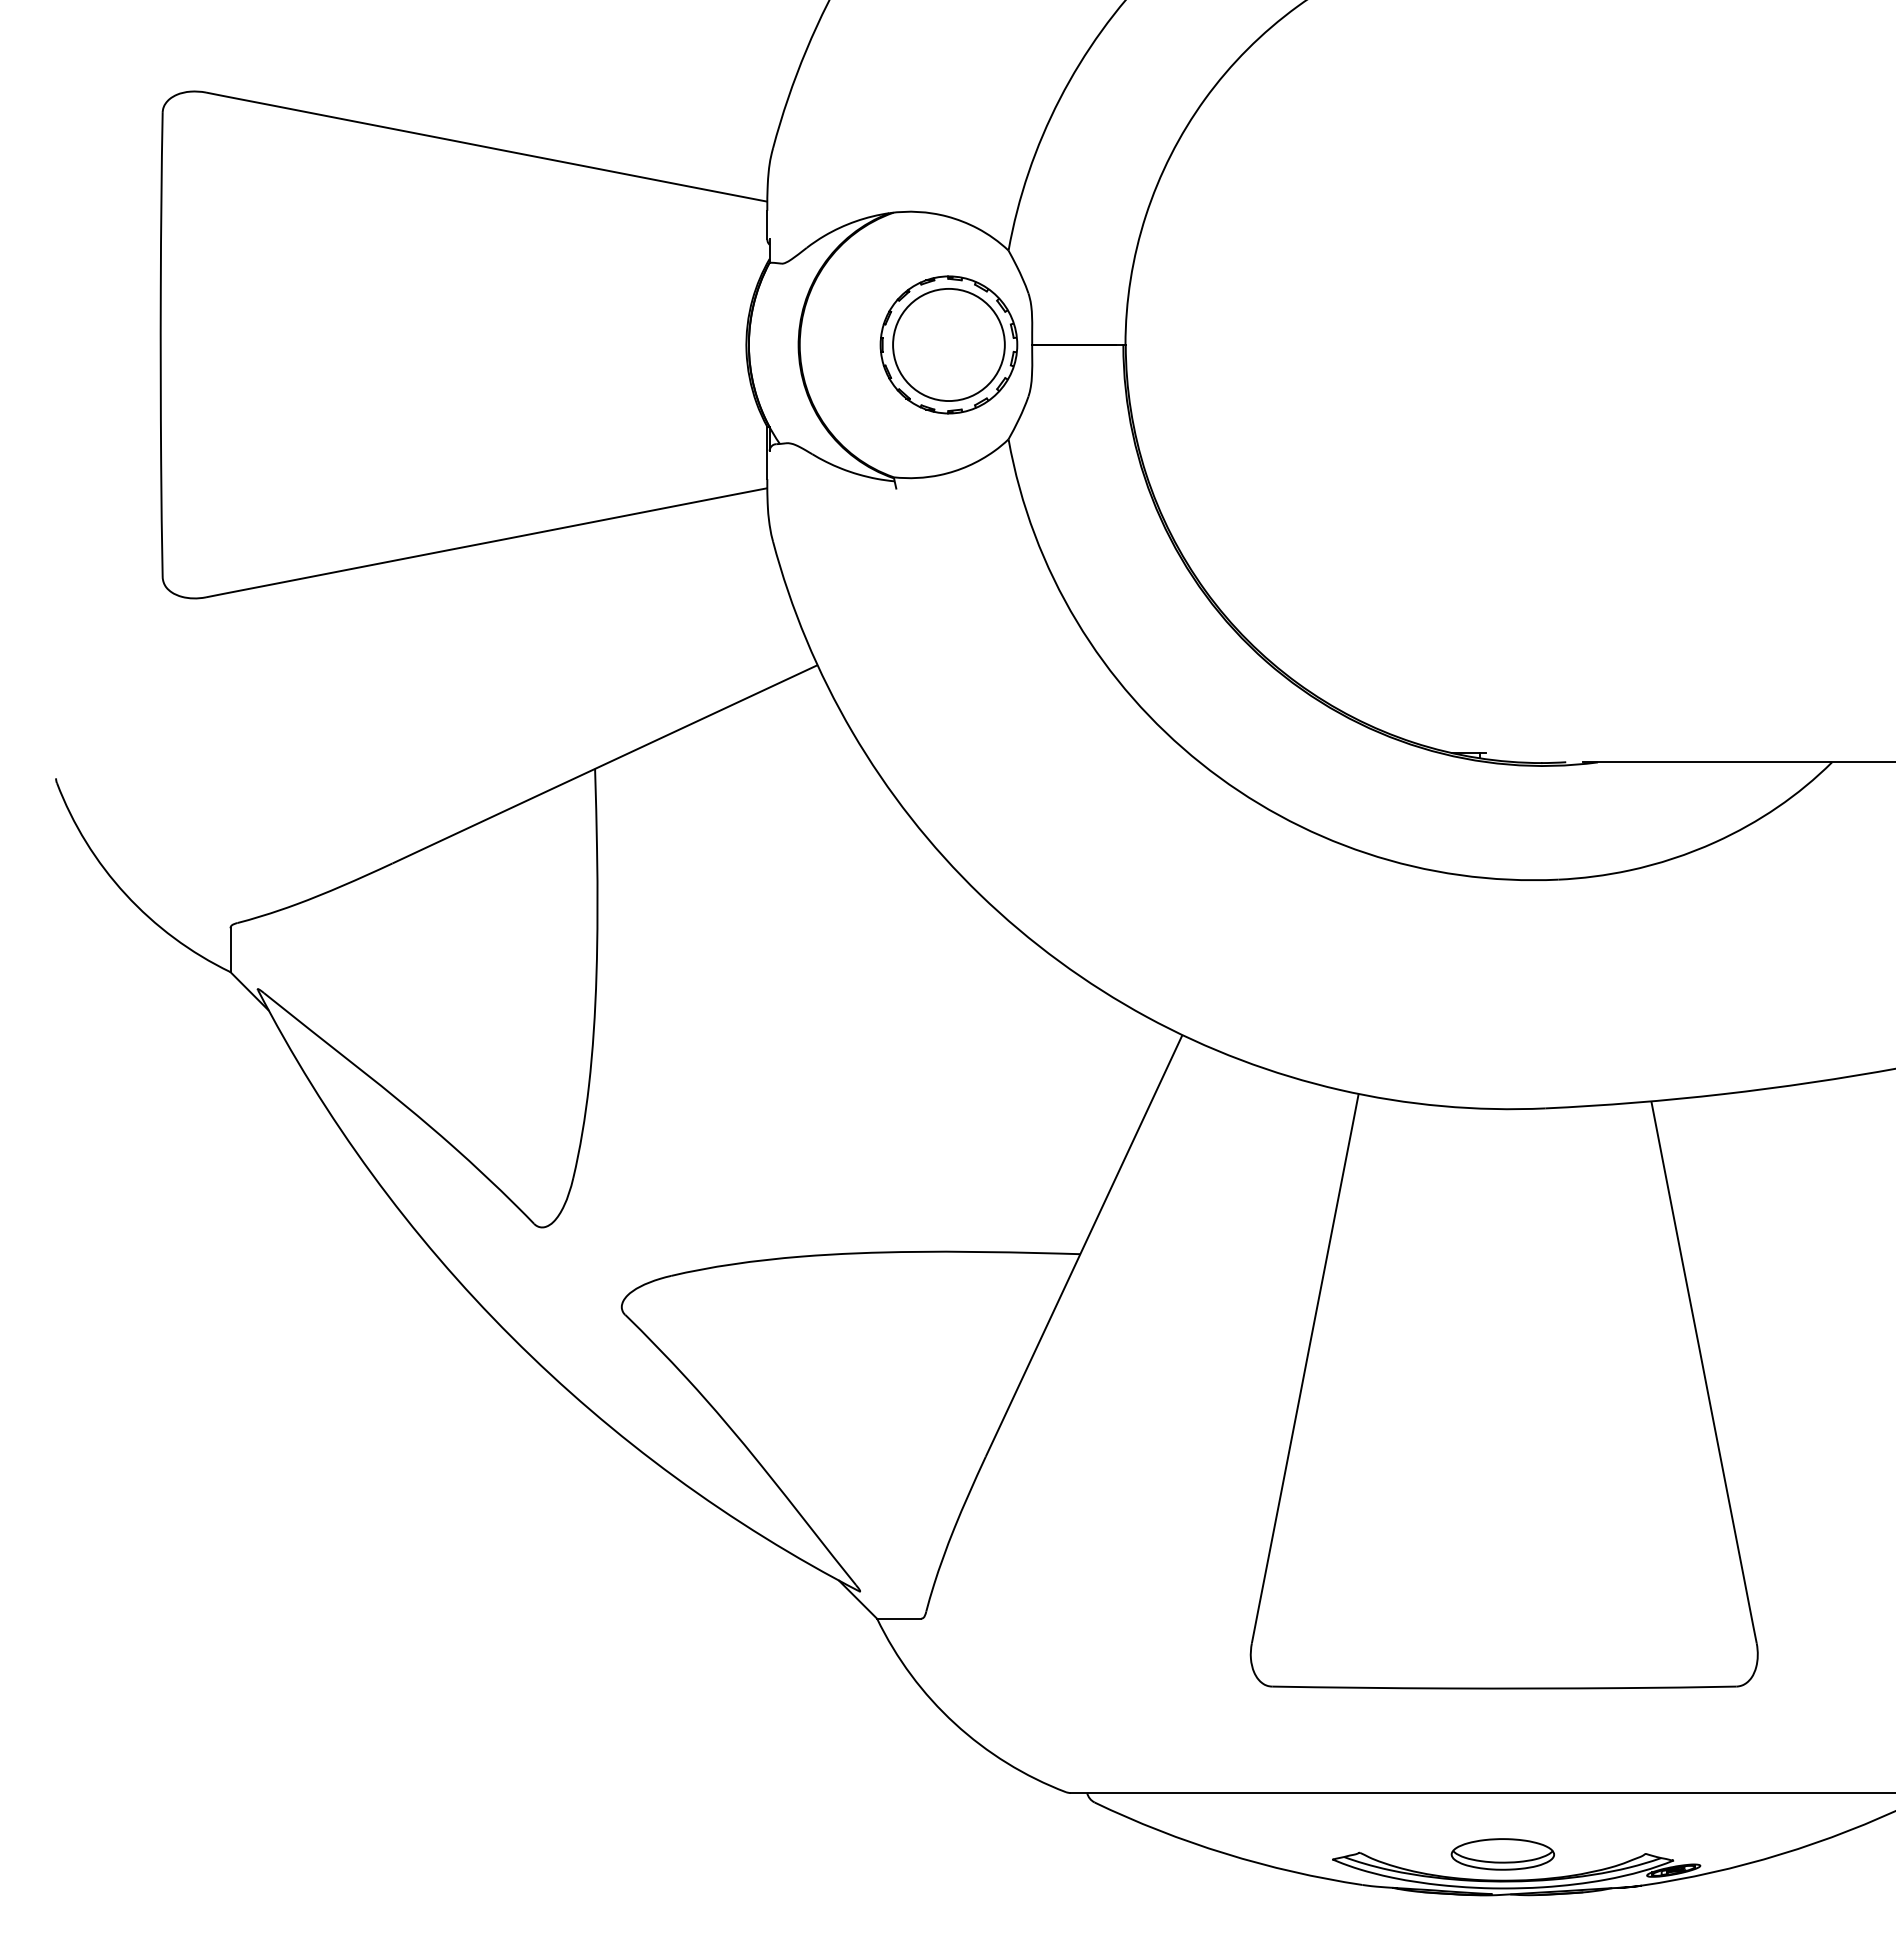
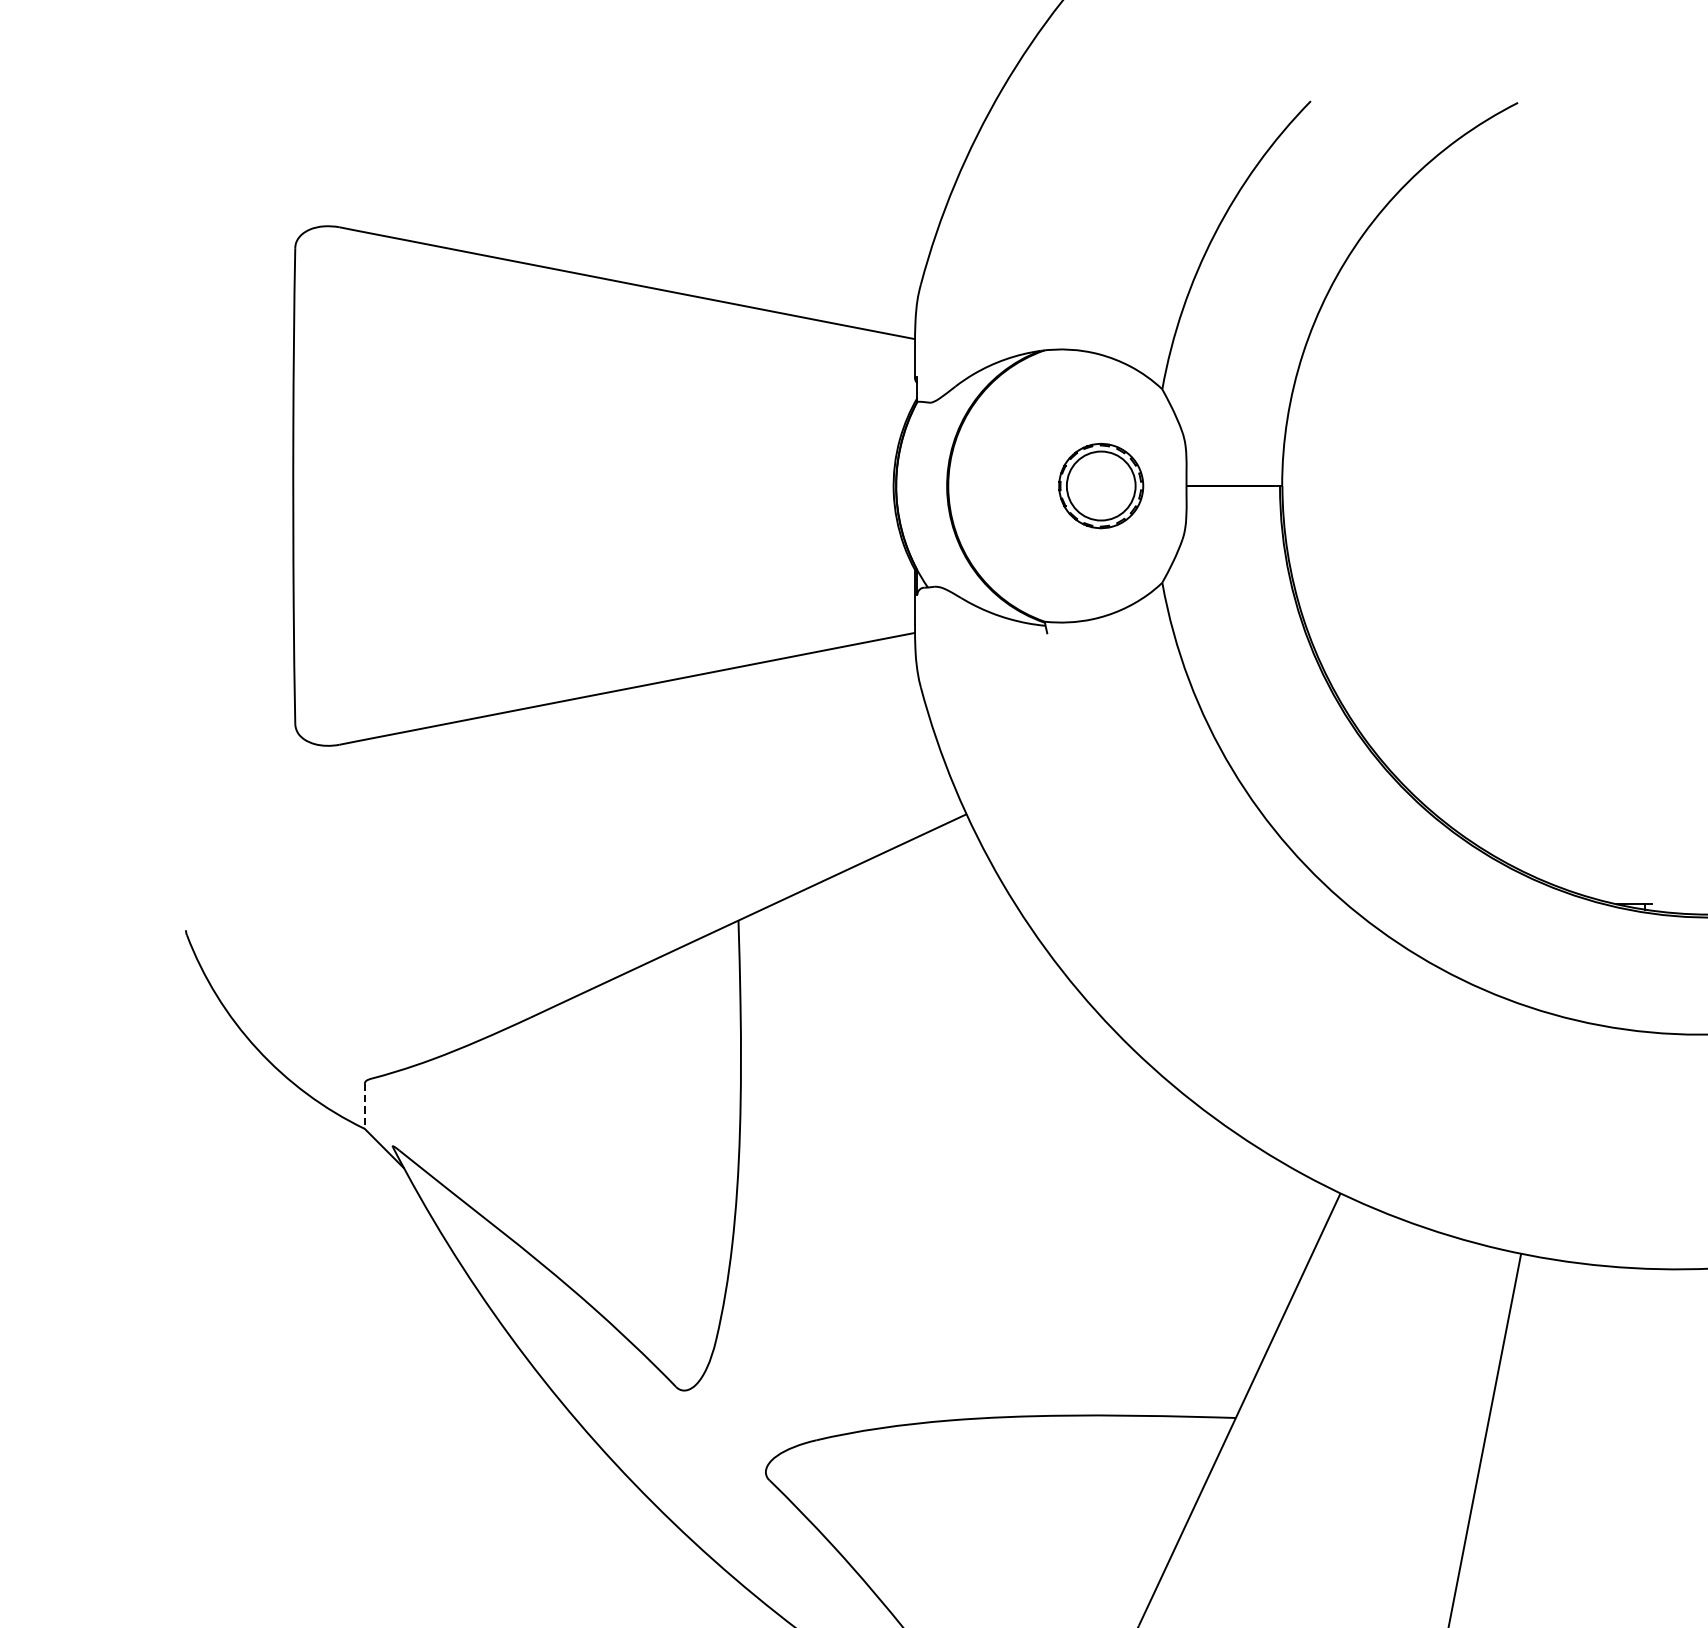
part: (948, 344) -> (1100, 485), size x0.6
line: (230, 950) -> (364, 1106), solid -> dashed

